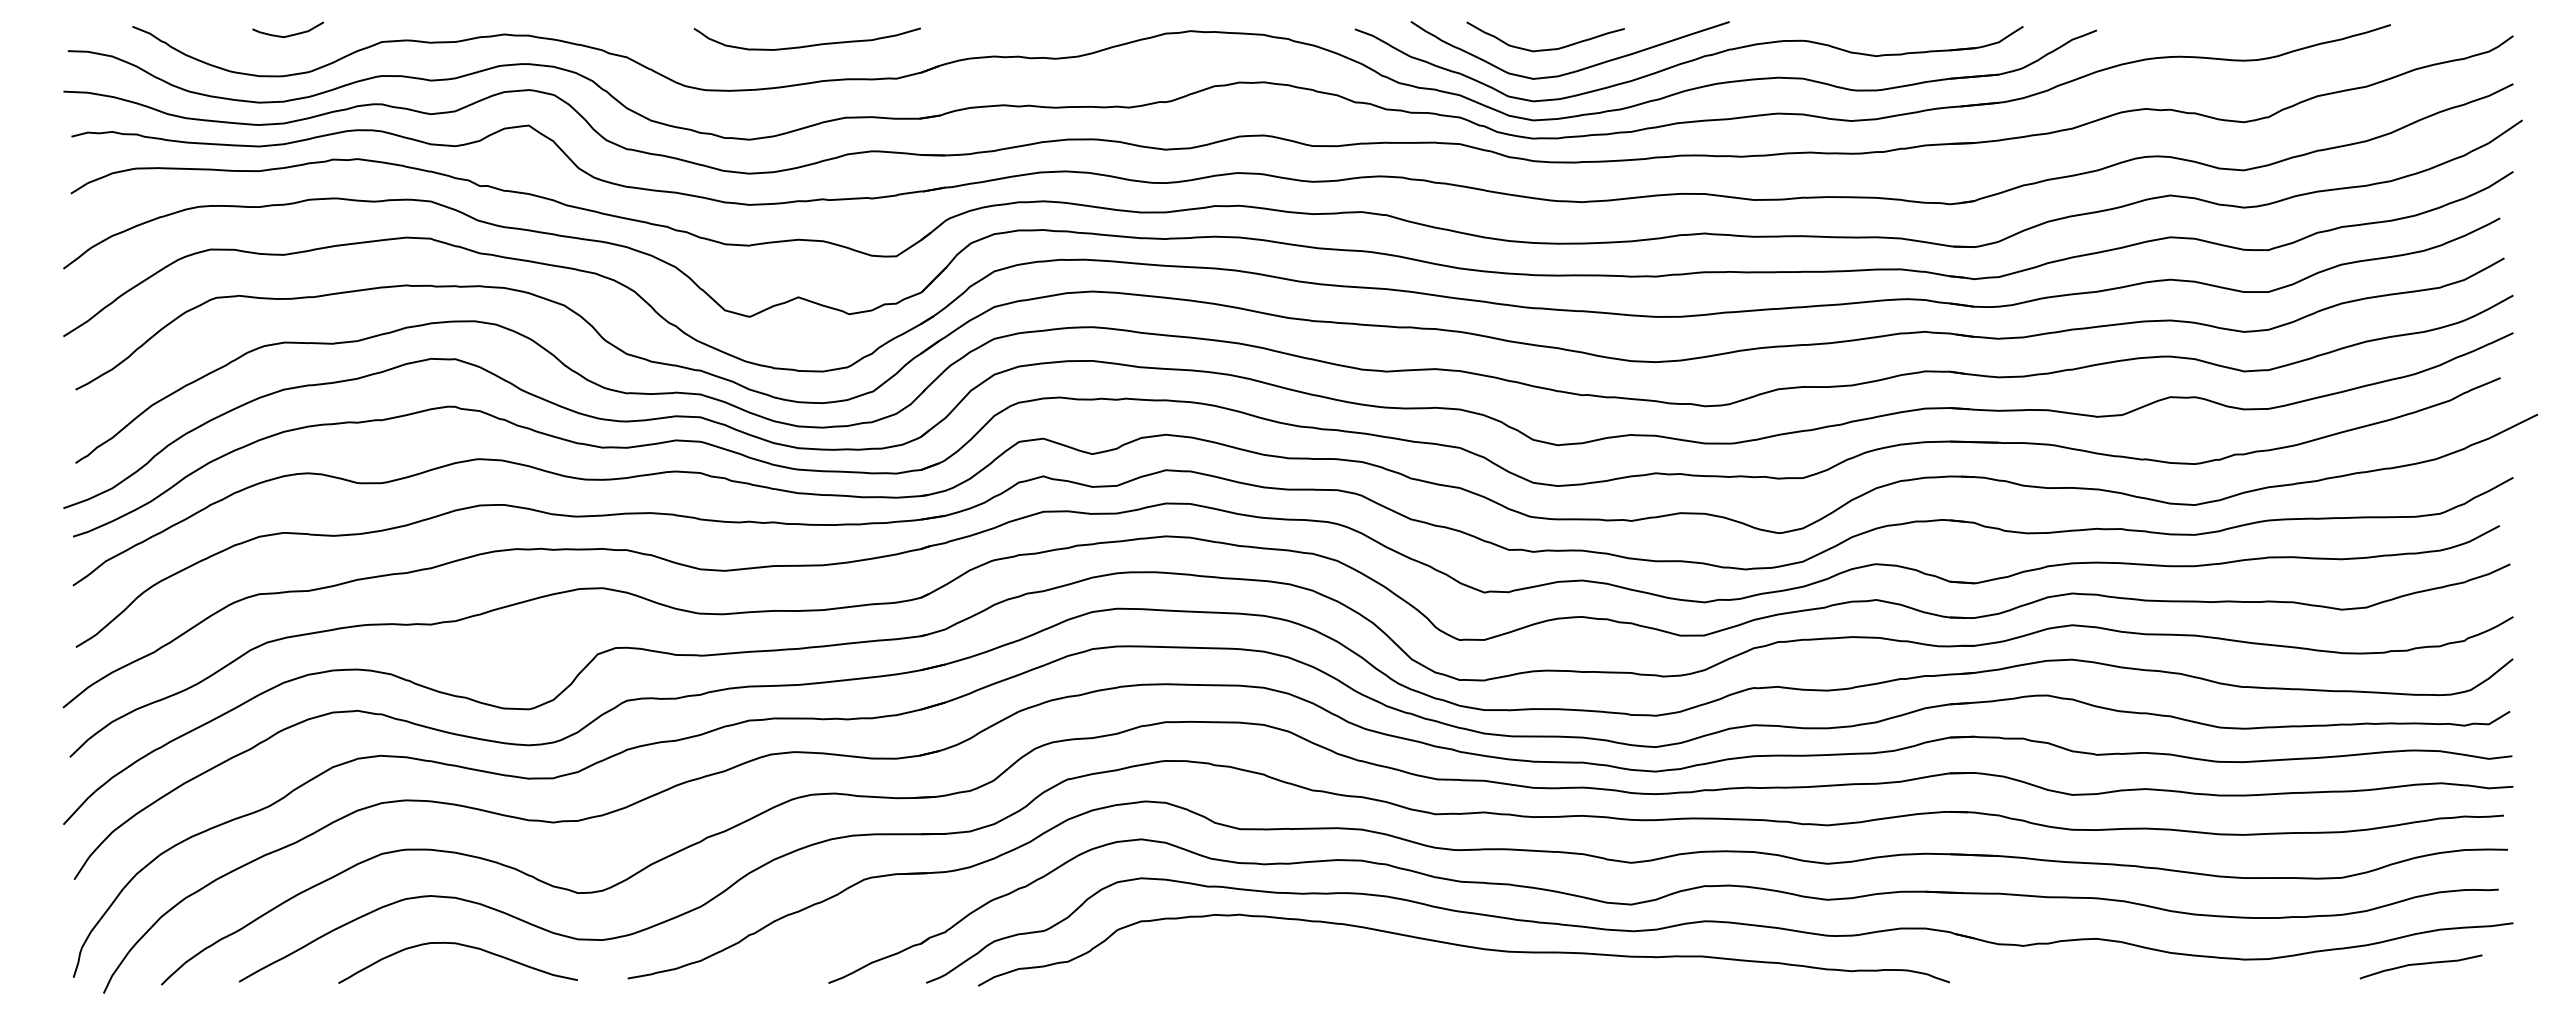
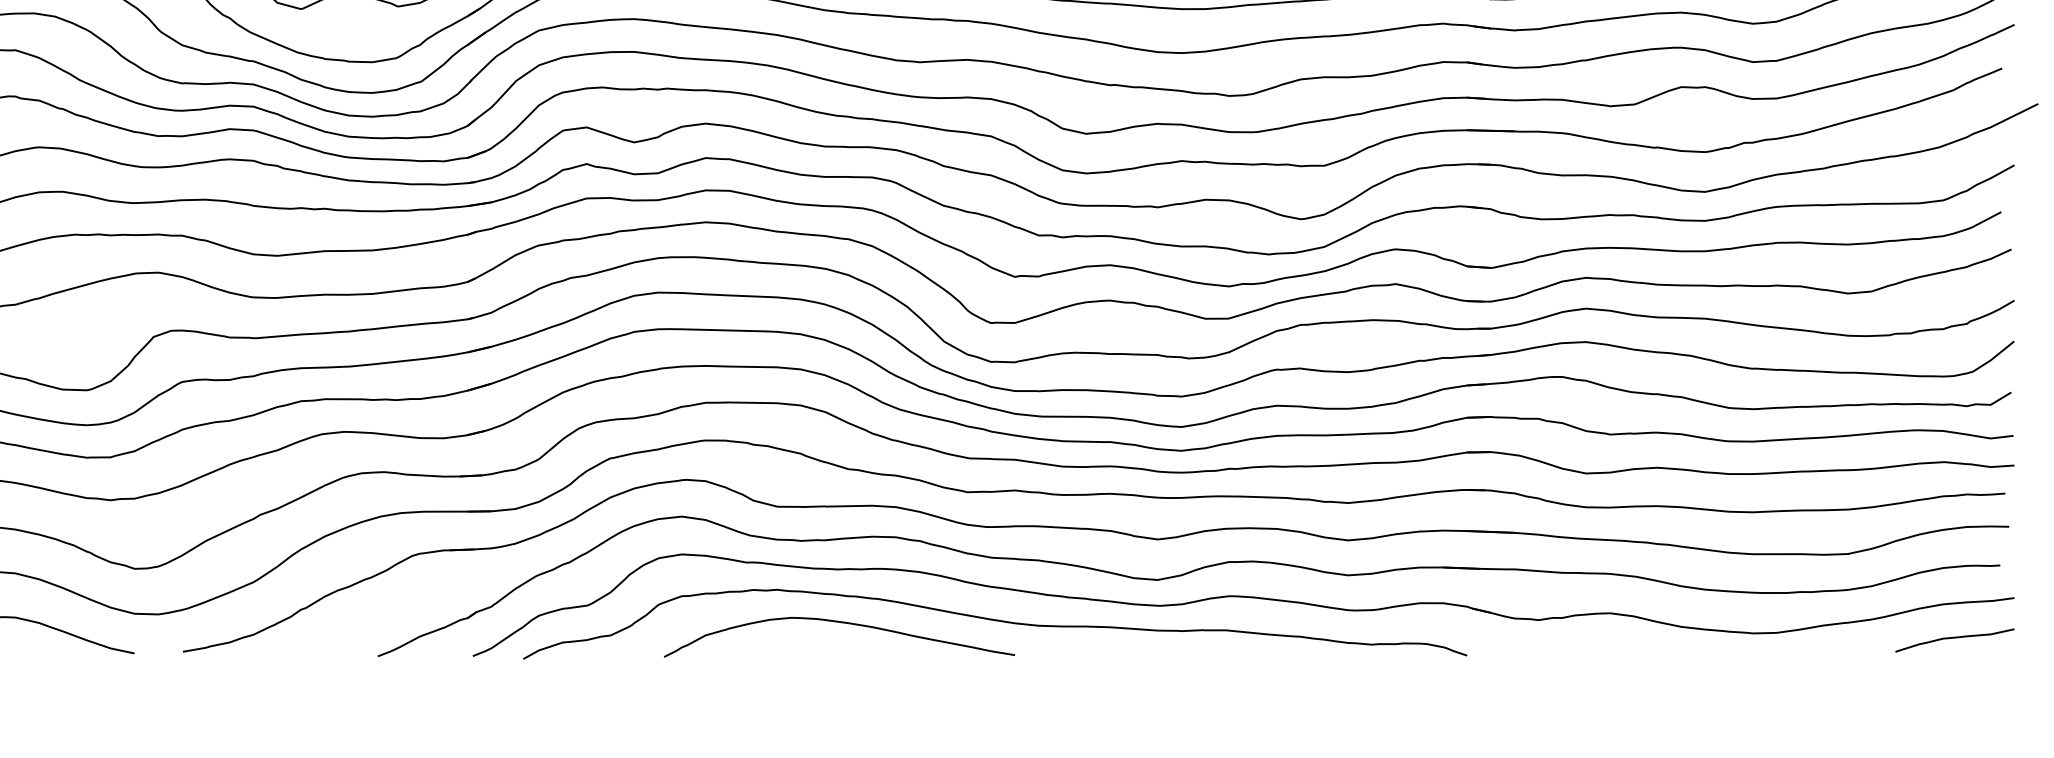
curve: (1306, 949) -> (842, 623), added
curve: (2420, 964) -> (1954, 638), moved

